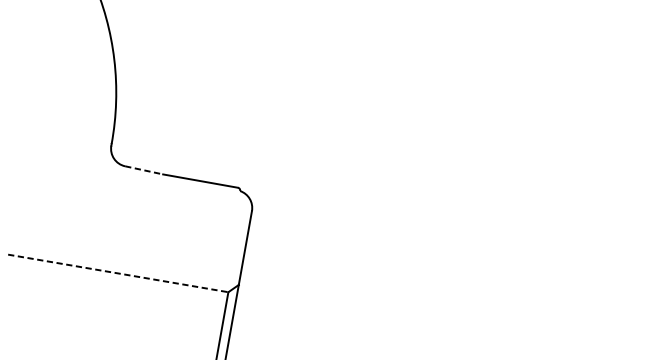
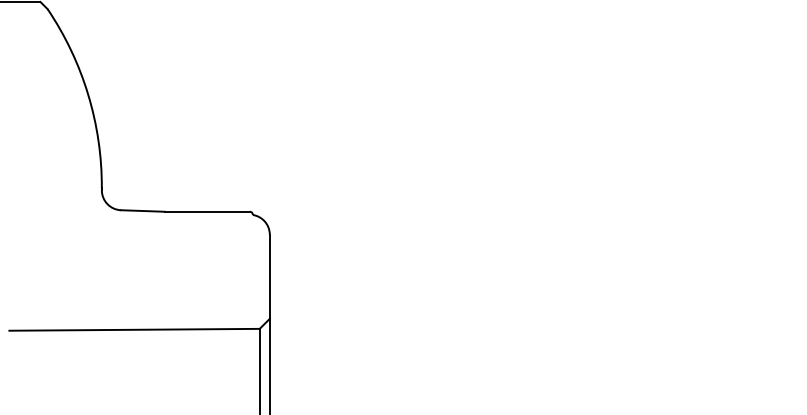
line: (143, 170) -> (142, 211), dashed -> solid
line: (119, 273) -> (135, 329), dashed -> solid

